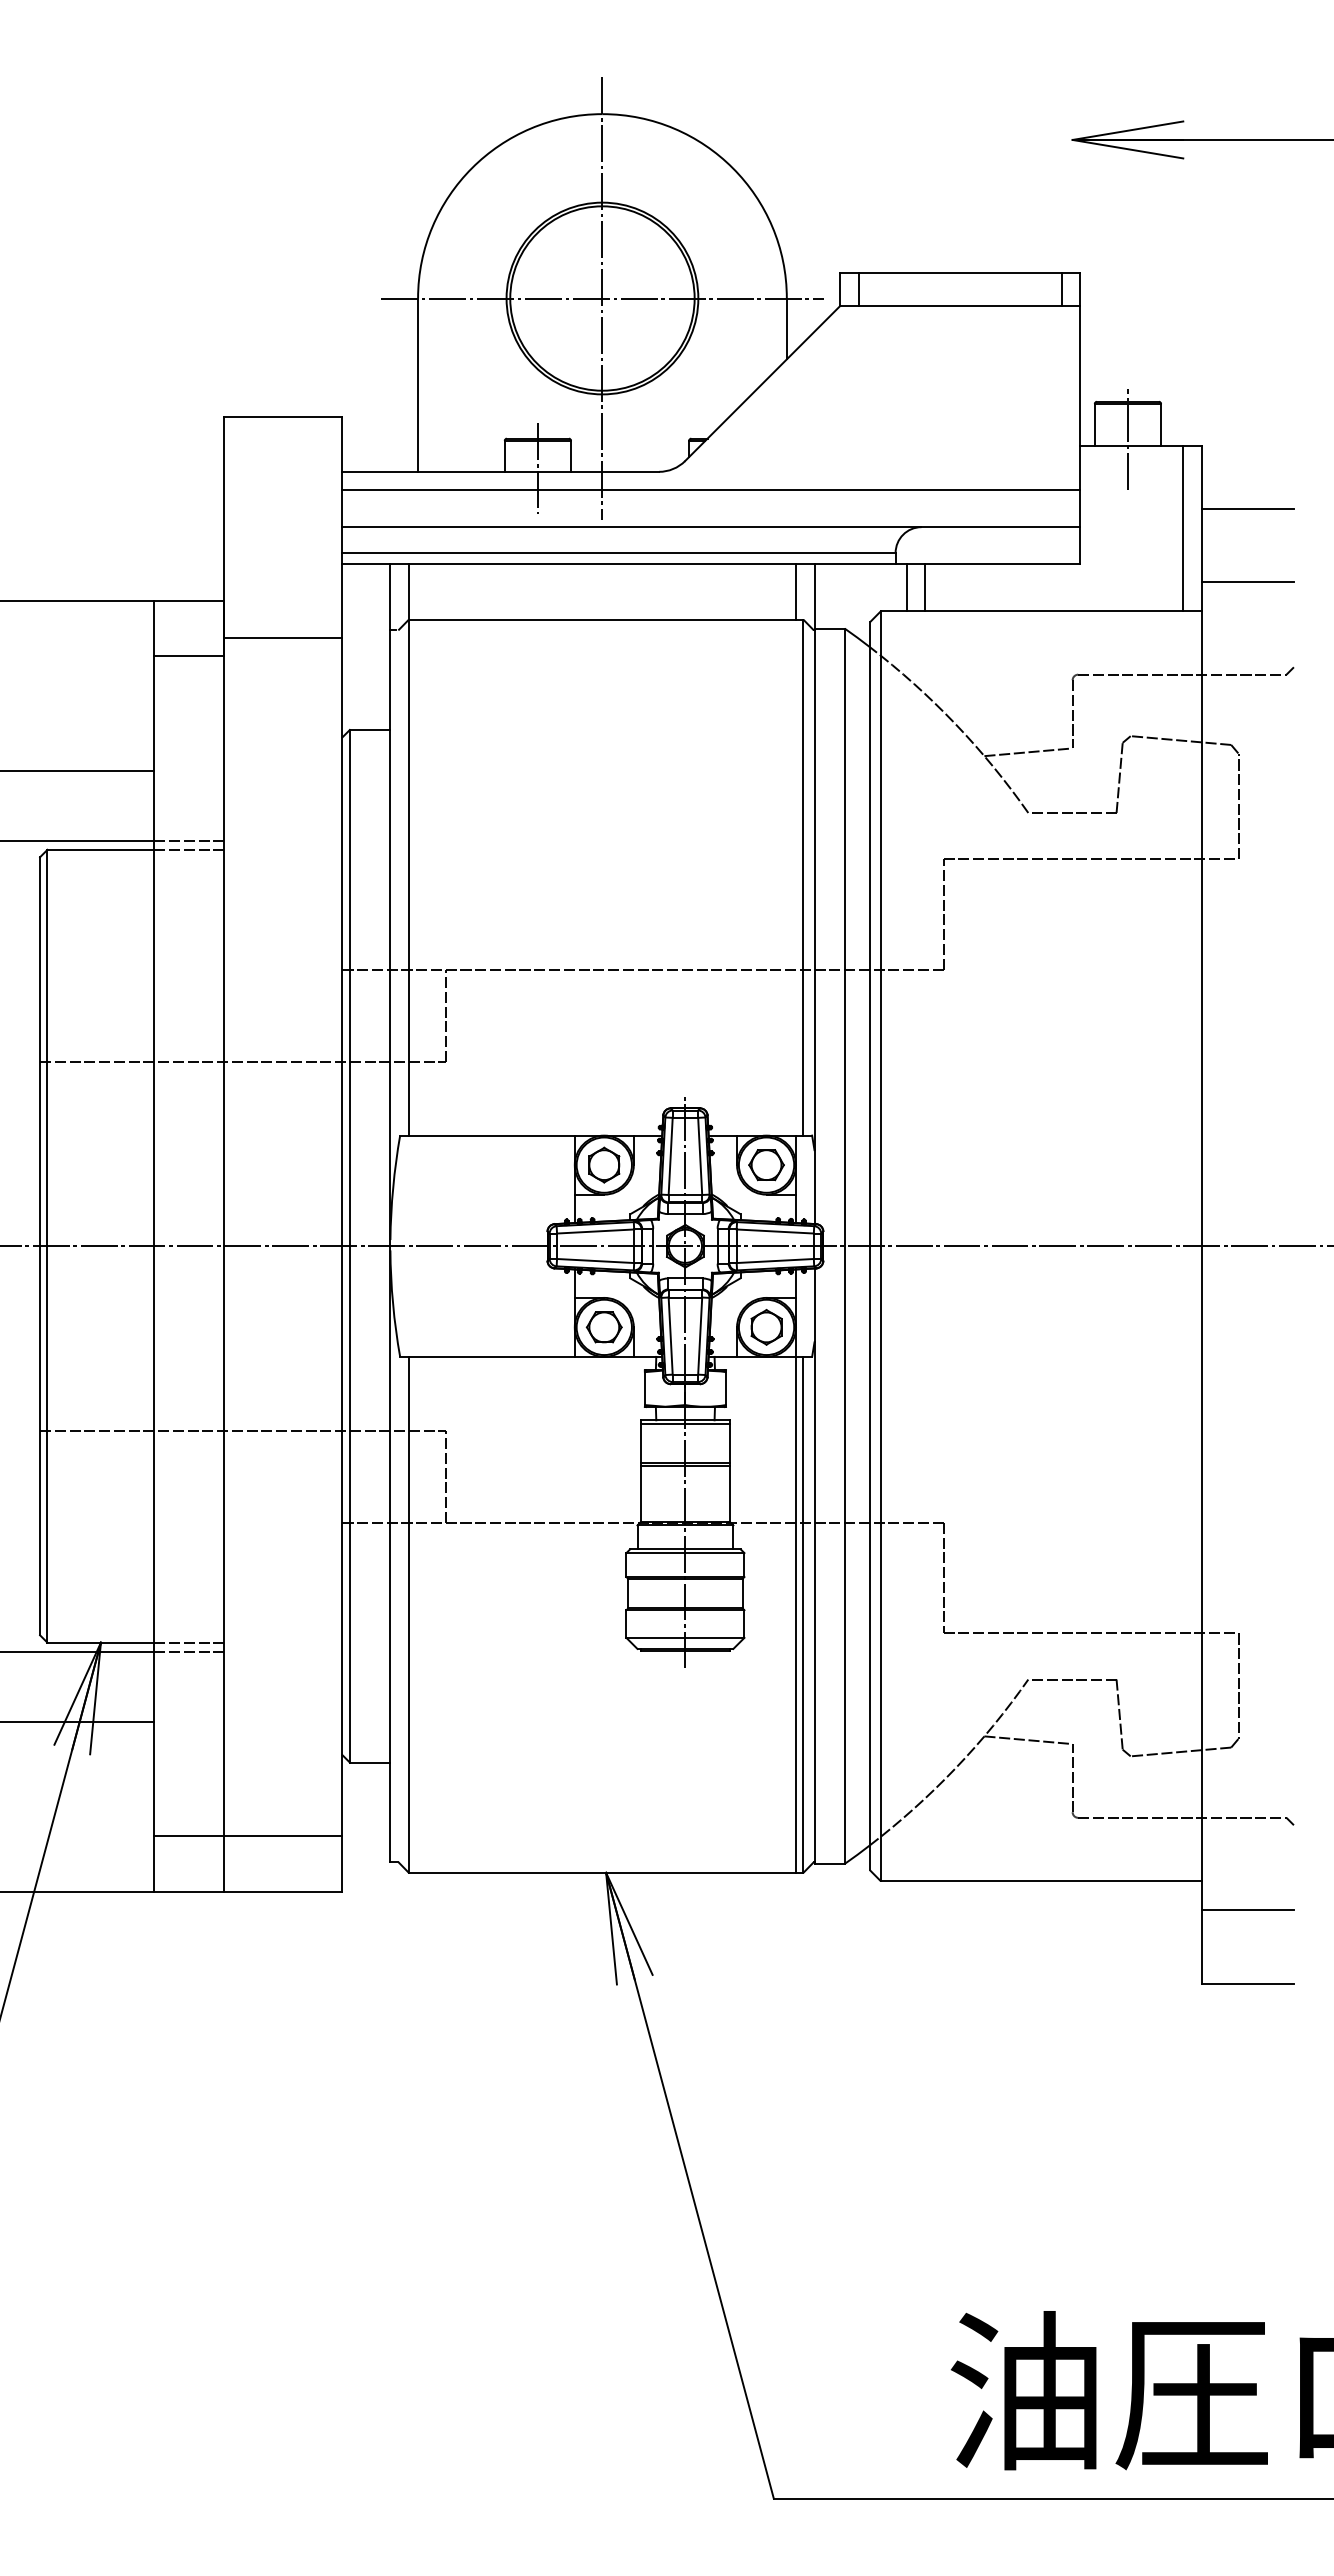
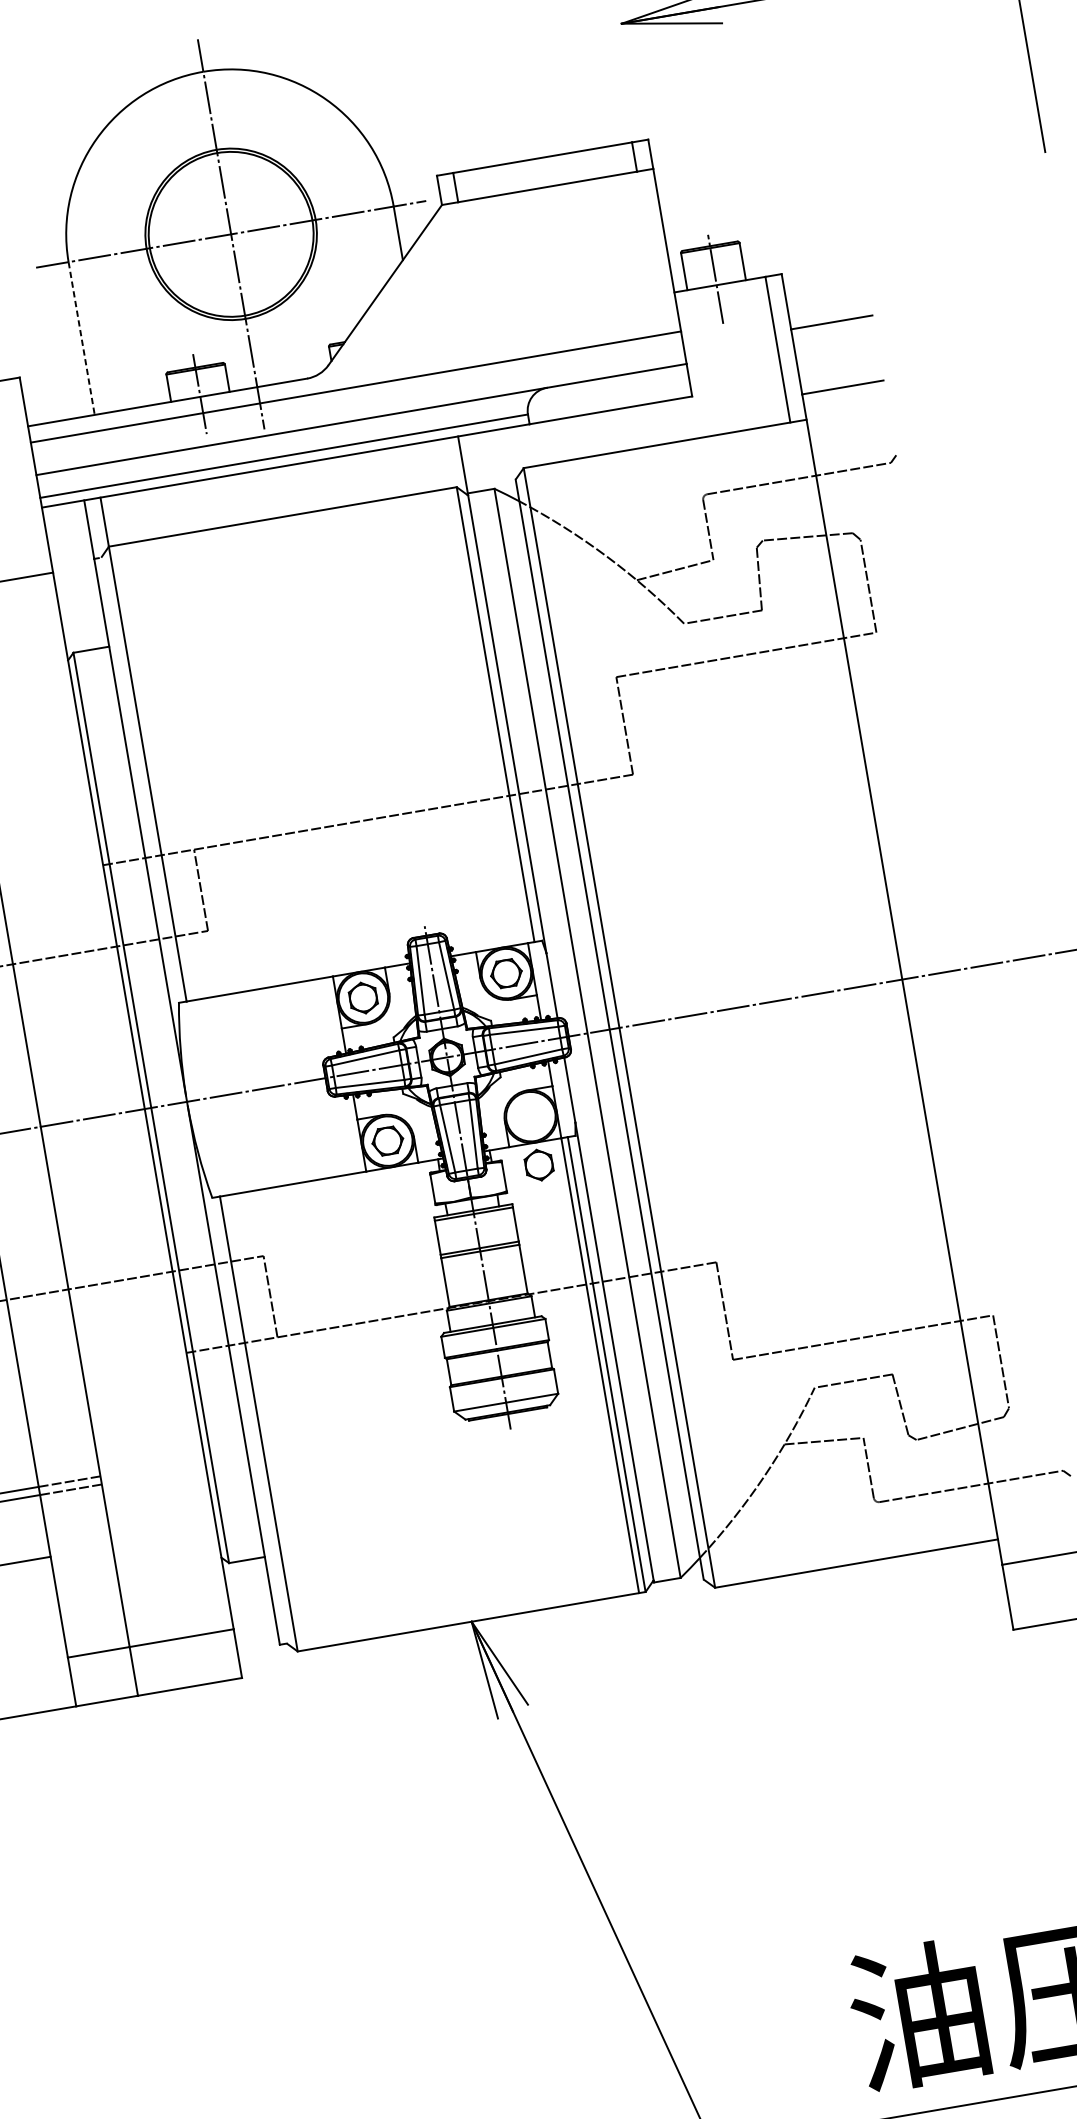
line: (418, 385) -> (82, 338), solid -> dashed
line: (906, 587) -> (542, 443), removed
line: (925, 587) -> (559, 440), removed
line: (796, 591) -> (446, 463), removed
part: (766, 1327) -> (539, 1165), moved

